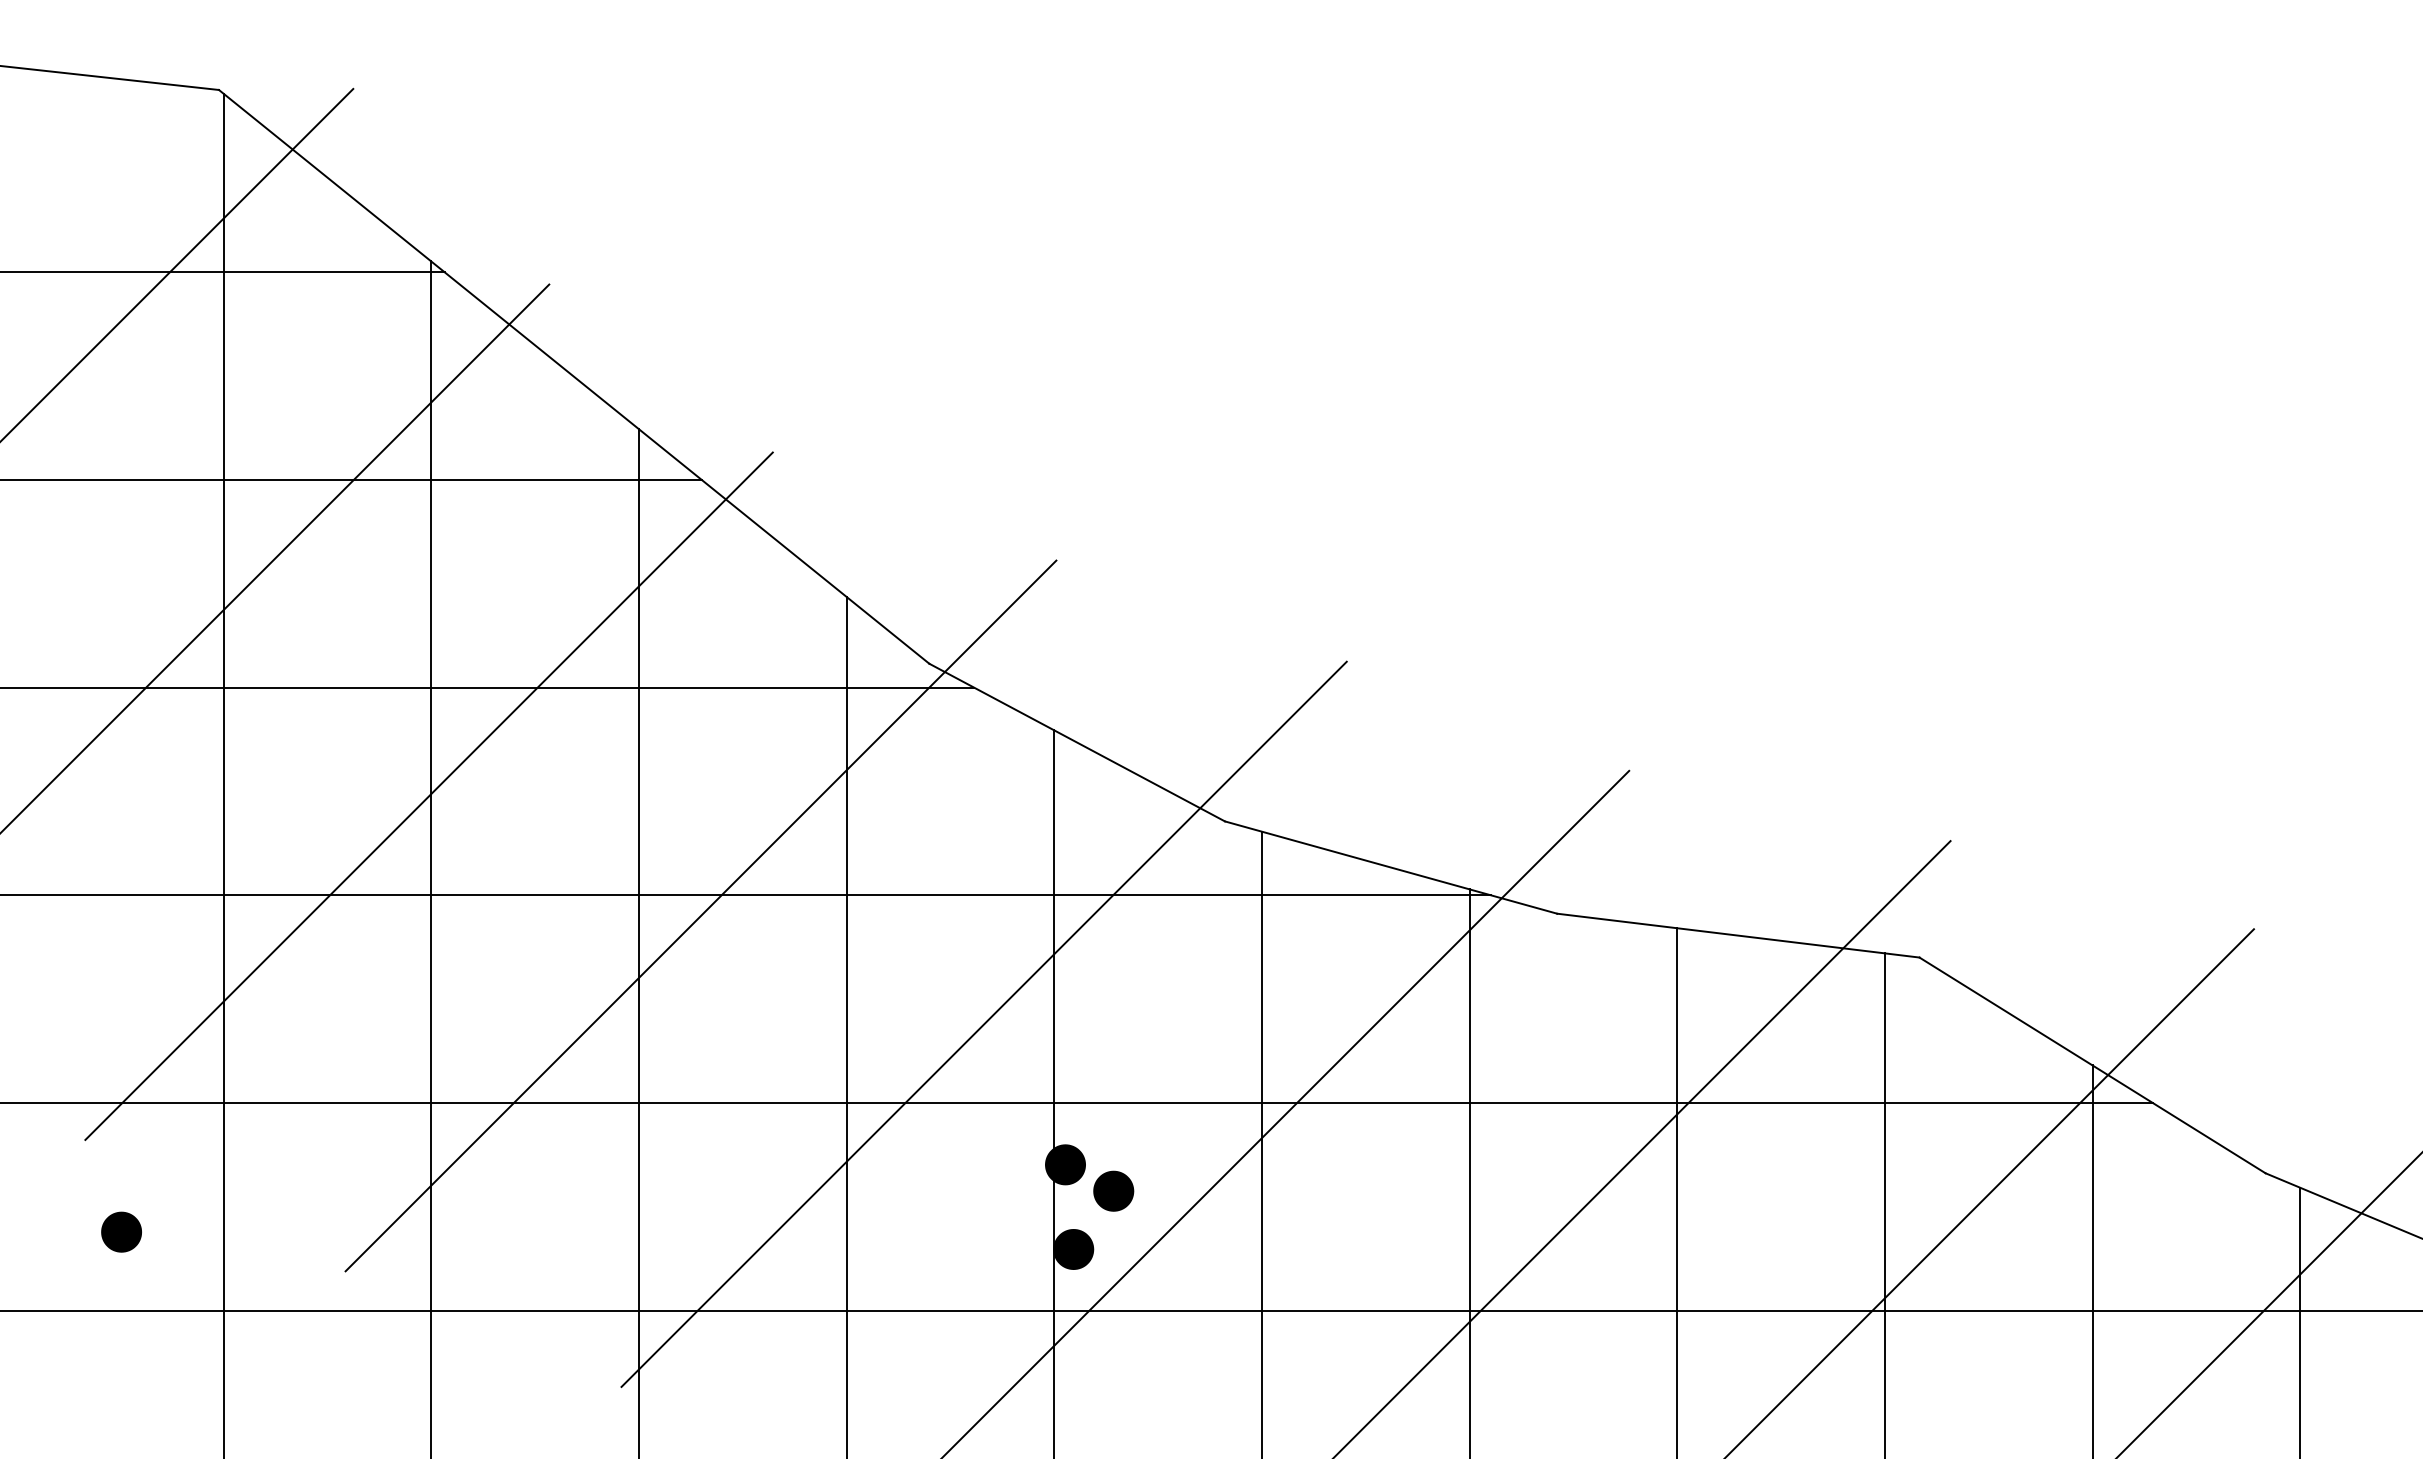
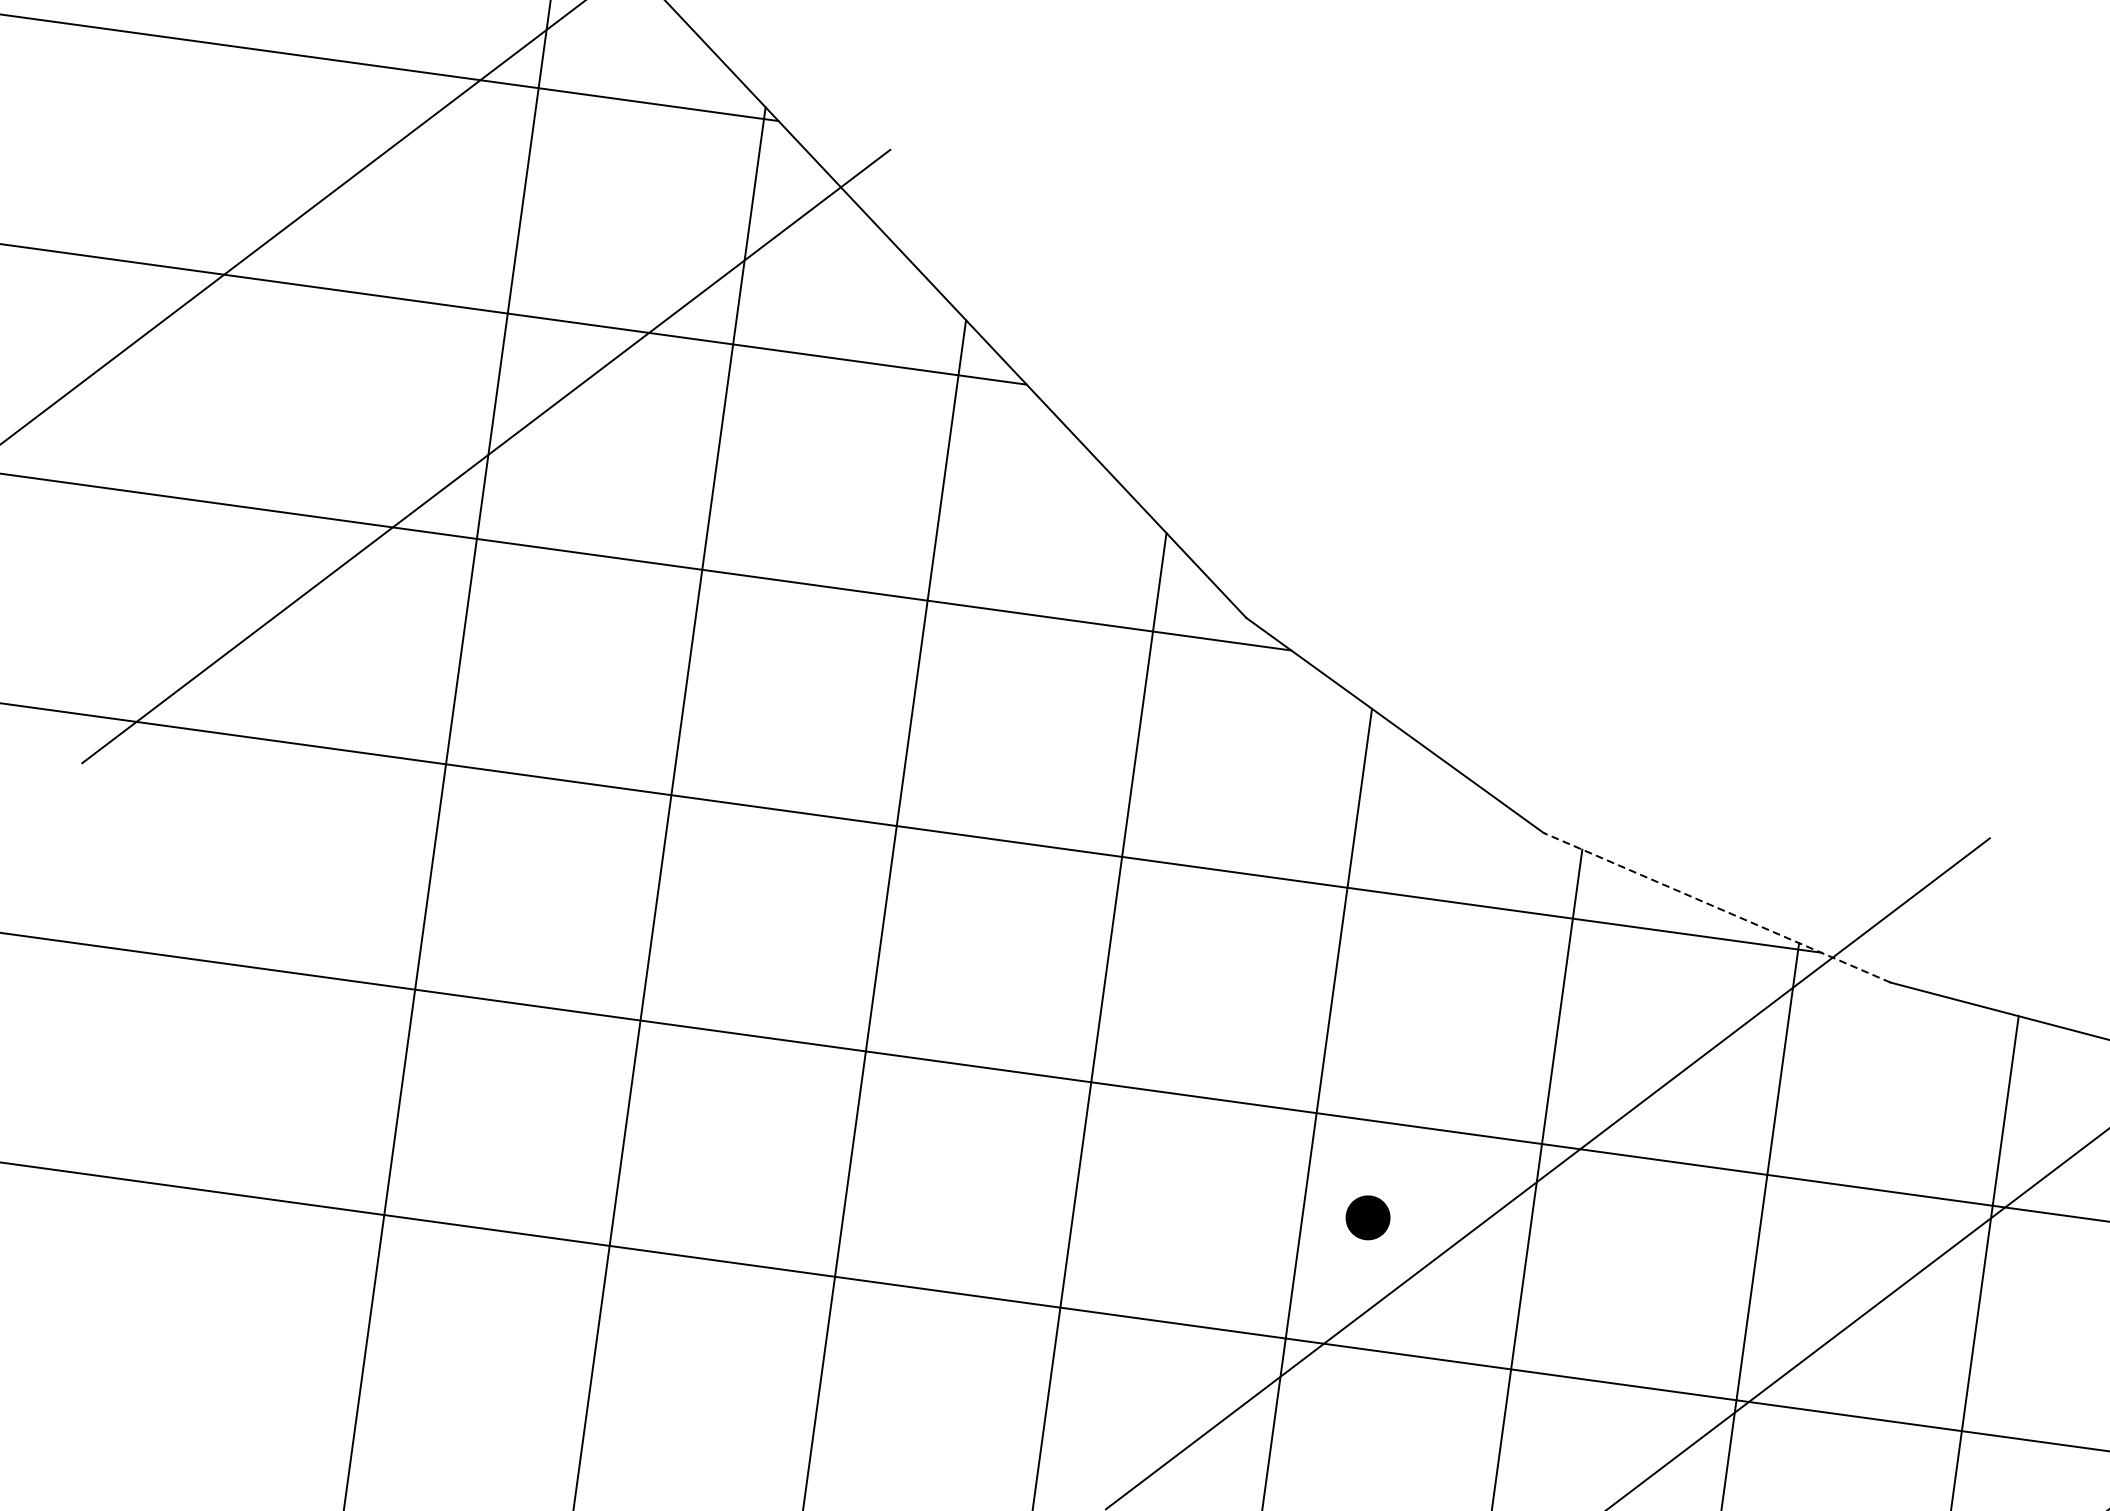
line: (428, 795) -> (683, 686), removed
line: (1390, 867) -> (1716, 907), solid -> dashed
line: (700, 915) -> (960, 857), removed
line: (983, 1023) -> (1251, 1016), removed
fill: (1065, 1164) -> (1319, 1181), removed
part: (121, 1231) -> (285, 1114), removed
fill: (1073, 1249) -> (1315, 1275), removed

